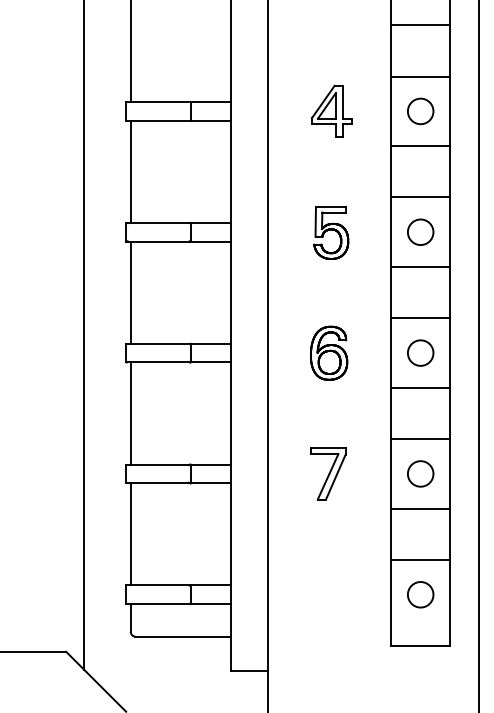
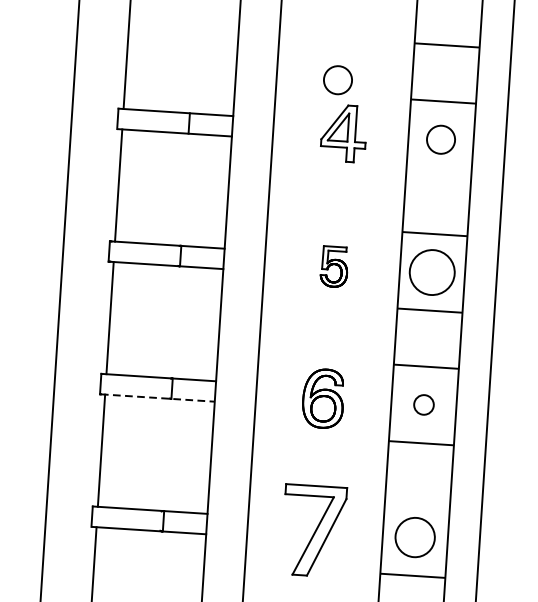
circle: (323, 63) -> (337, 80), added
line: (420, 146) -> (438, 178), removed
circle: (420, 231) -> (432, 271), size x1.6
part: (331, 232) -> (334, 266), size x0.7
circle: (420, 352) -> (423, 404), size x0.7
line: (178, 362) -> (157, 398), solid -> dashed
line: (420, 439) -> (417, 499), removed
part: (328, 473) -> (314, 530), size x1.6
circle: (420, 473) -> (415, 537), size x1.4

